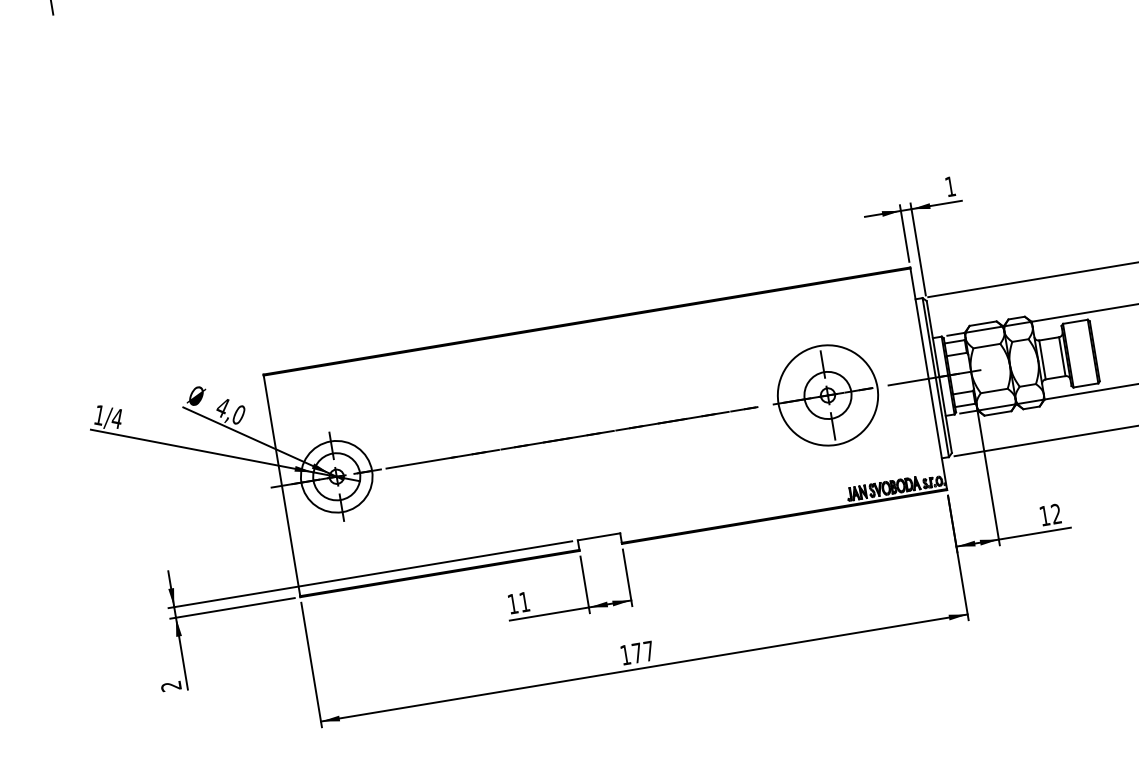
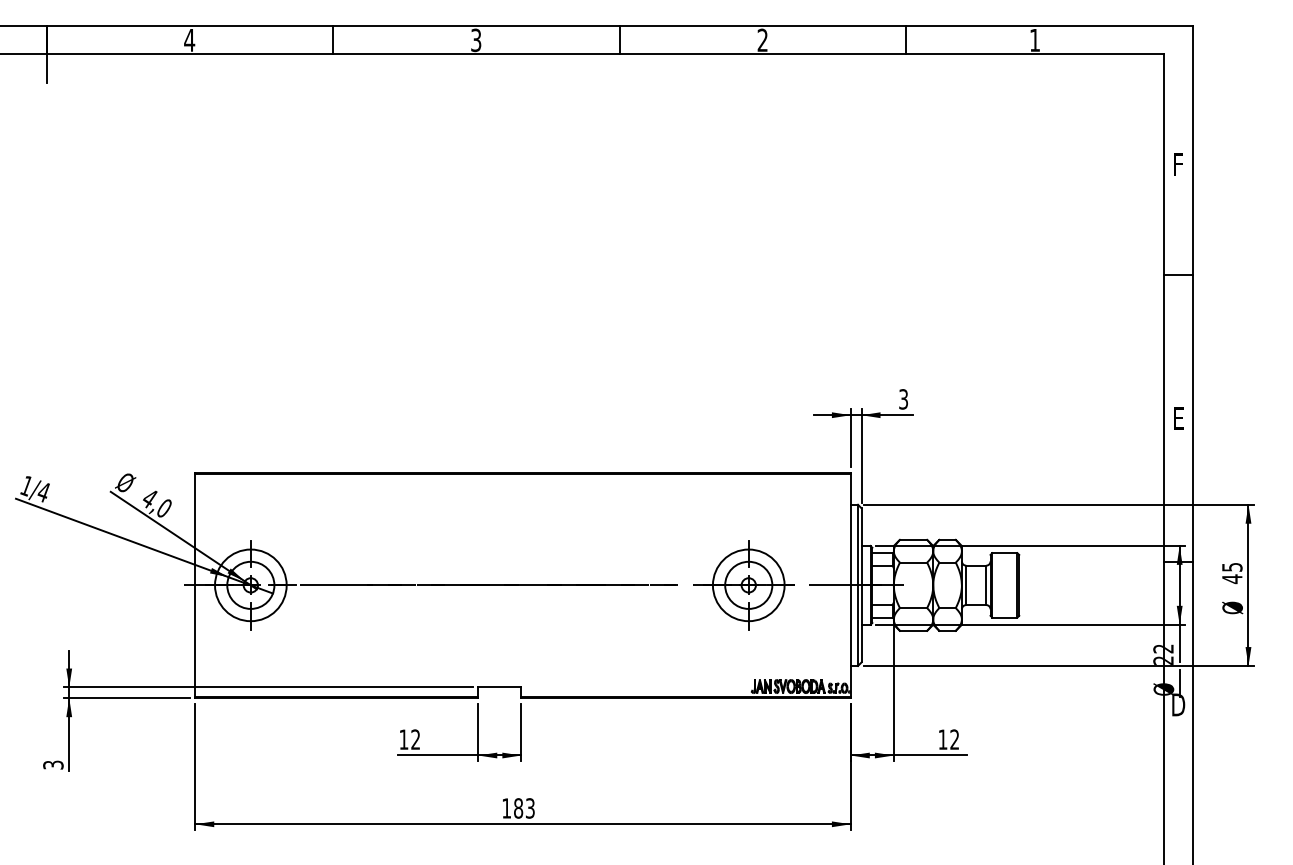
text: (950, 186) -> (903, 399), 1 -> 3
circle: (827, 395) -> (748, 585), size x0.71
text: (524, 601) -> (415, 739), 11 -> 12
text: (643, 652) -> (524, 808), 177 -> 183
text: (171, 685) -> (53, 764), 2 -> 3

